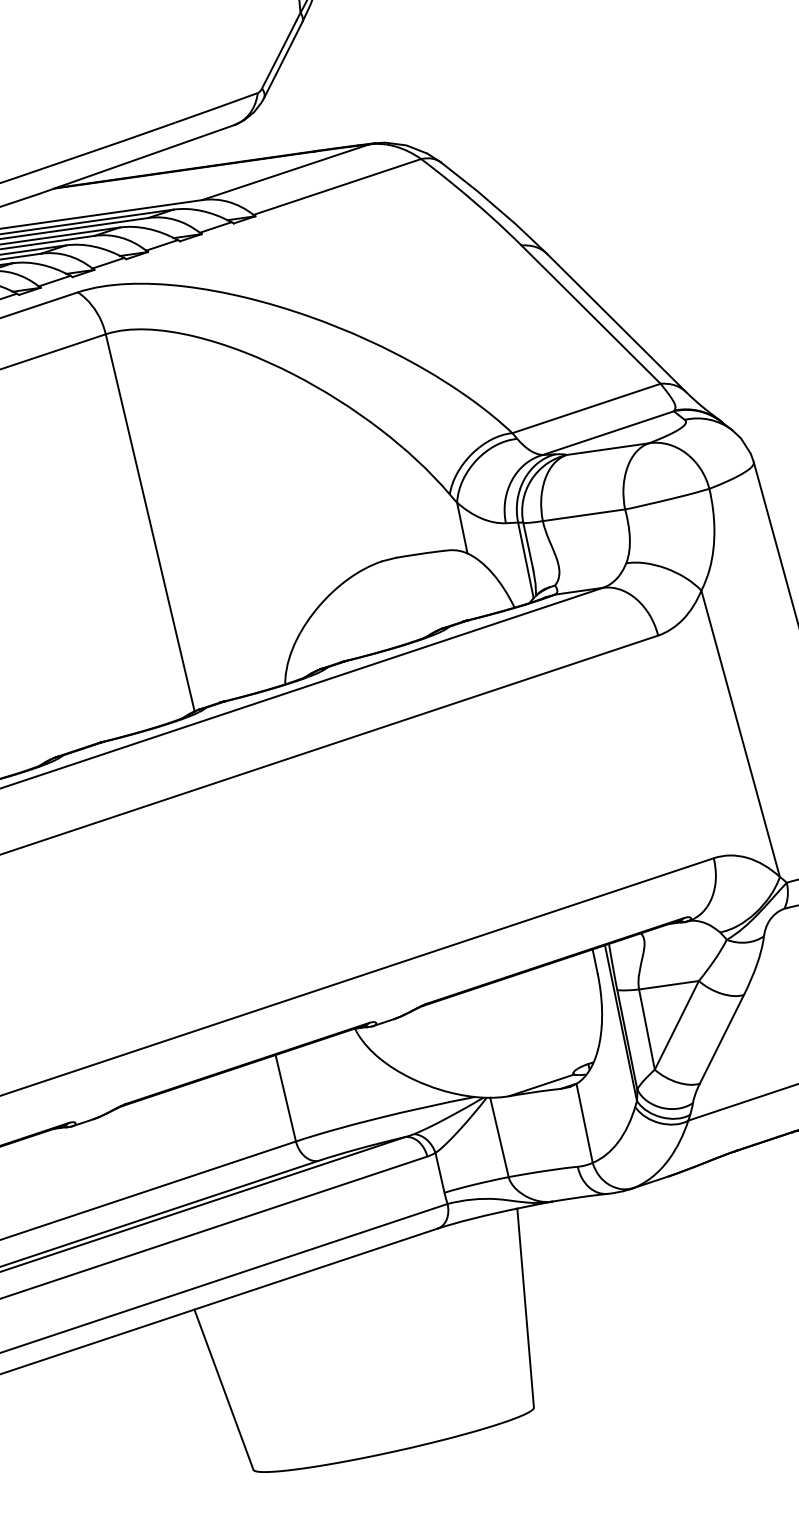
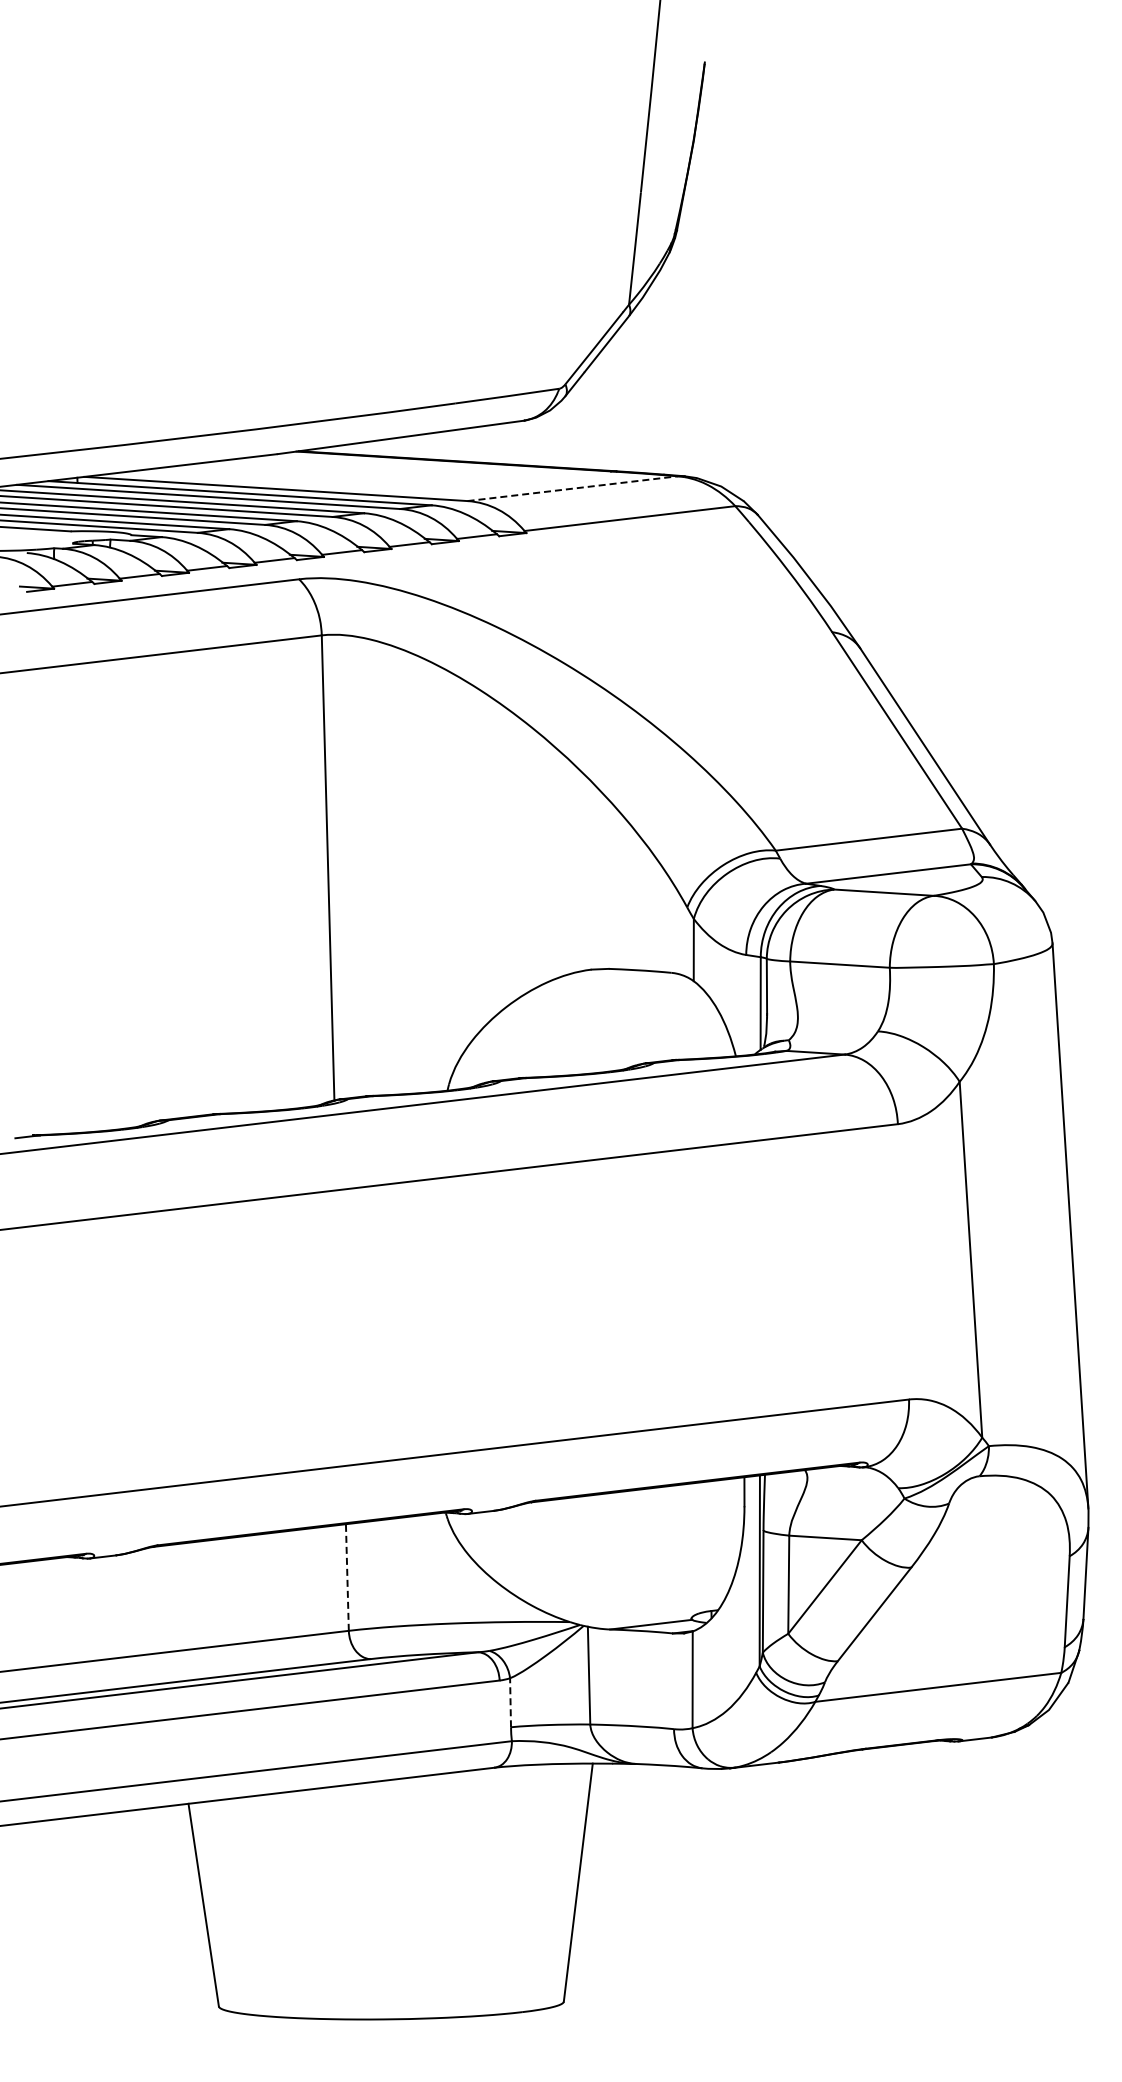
line: (285, 172) -> (572, 488), solid -> dashed
line: (285, 1098) -> (347, 1577), solid -> dashed
line: (439, 1172) -> (510, 1702), solid -> dashed

